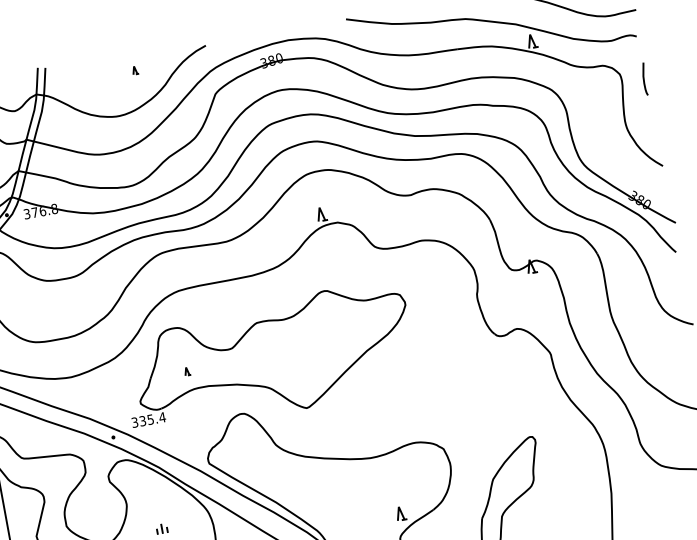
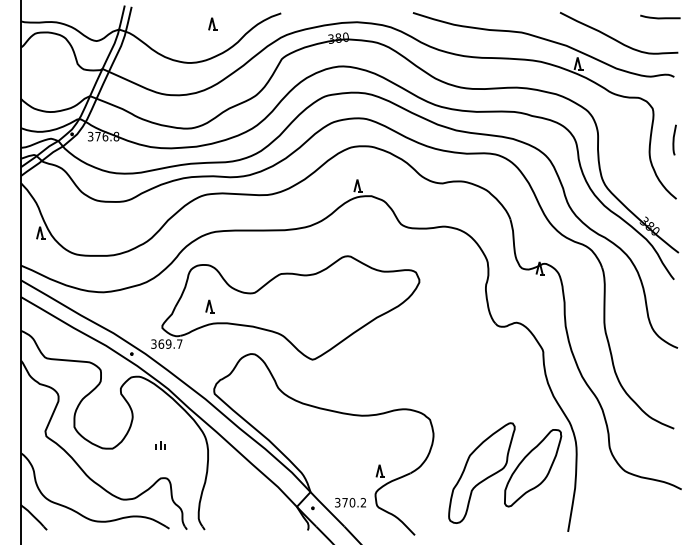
part: (134, 69) -> (212, 23), size x1.67
curve: (644, 78) -> (674, 139), moved
part: (186, 371) -> (209, 306), size x1.67
text: (152, 418) -> (170, 343), 335.4 -> 369.7
part: (563, 480) -> (533, 468), added

